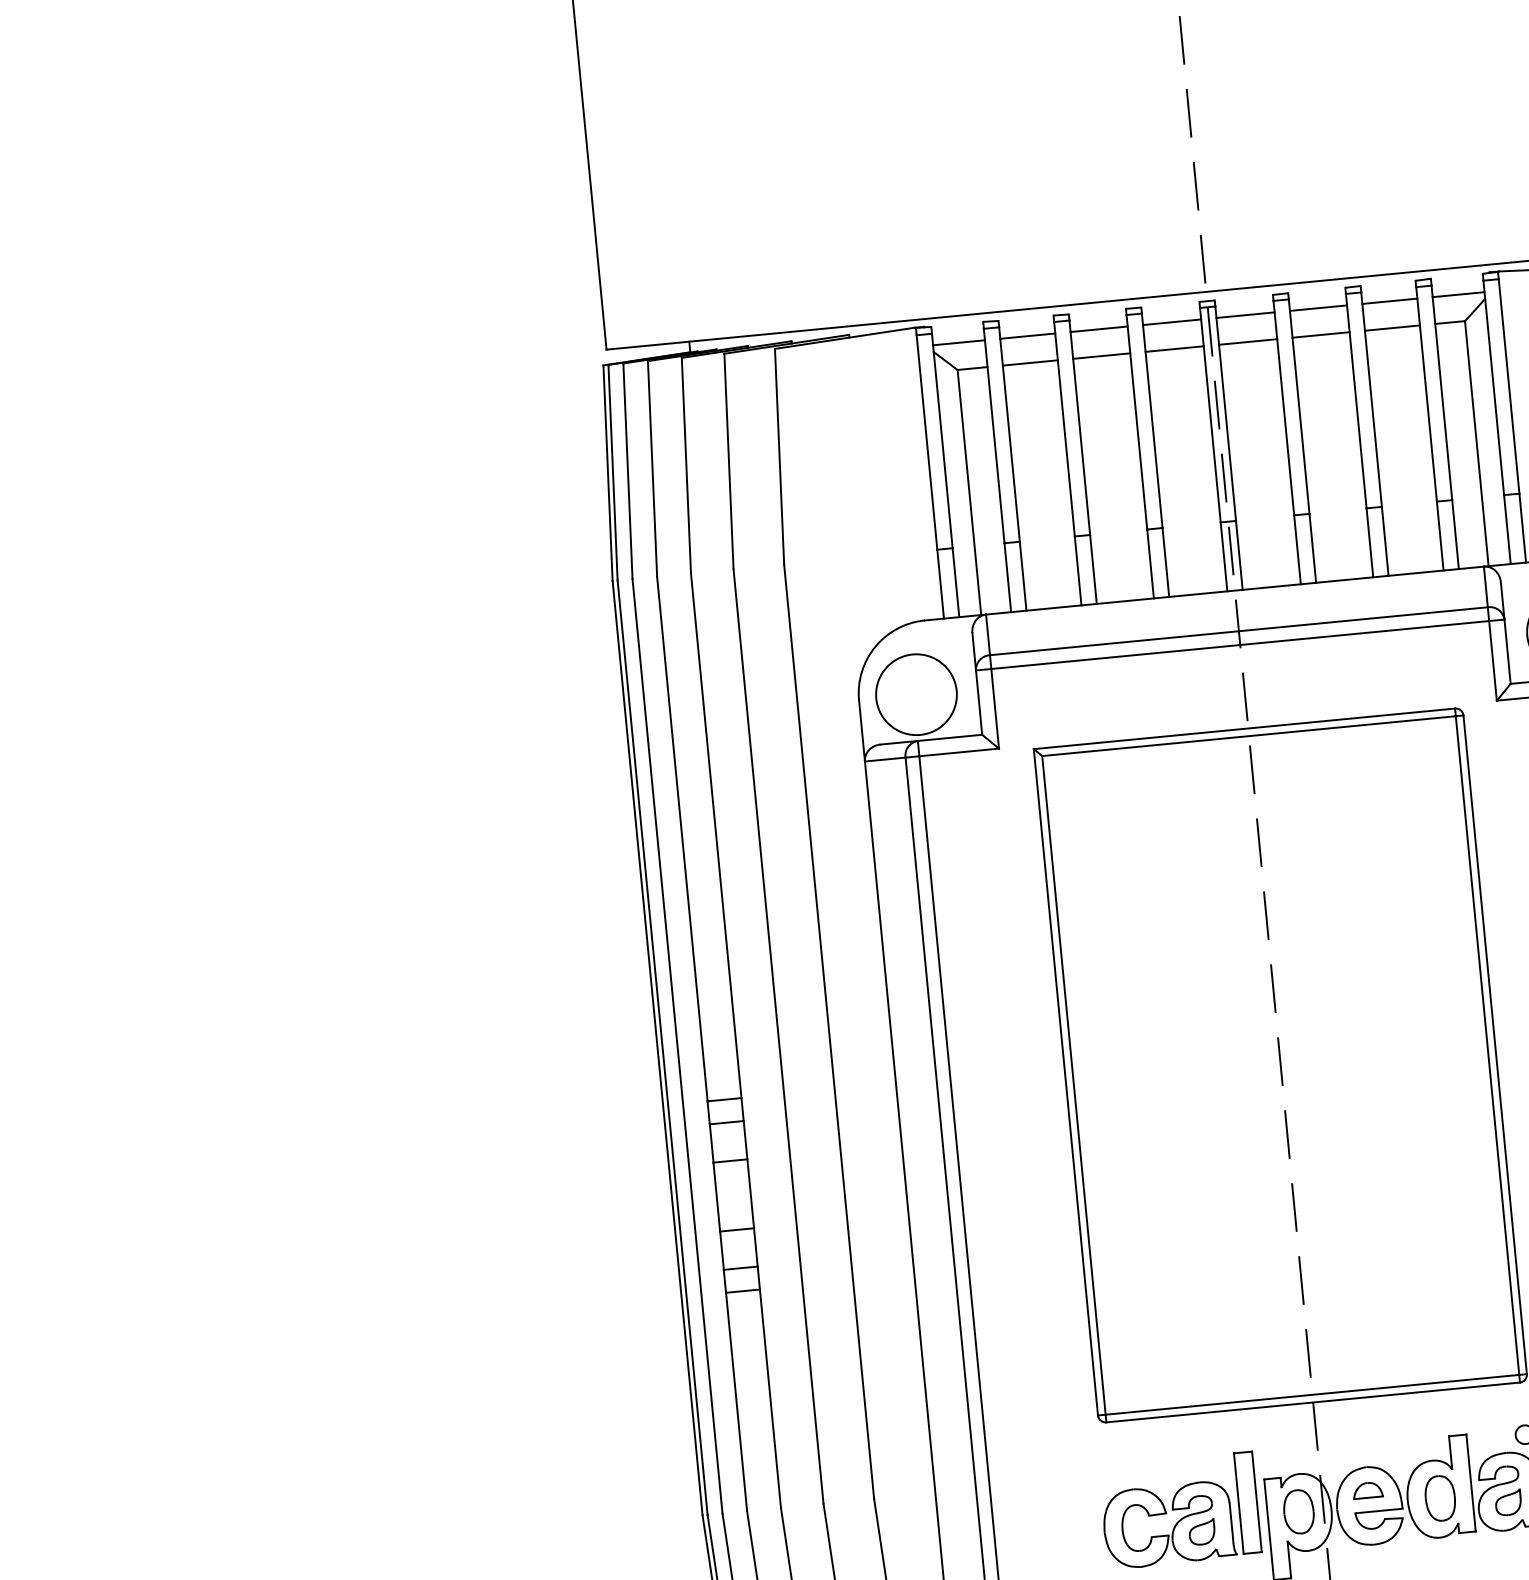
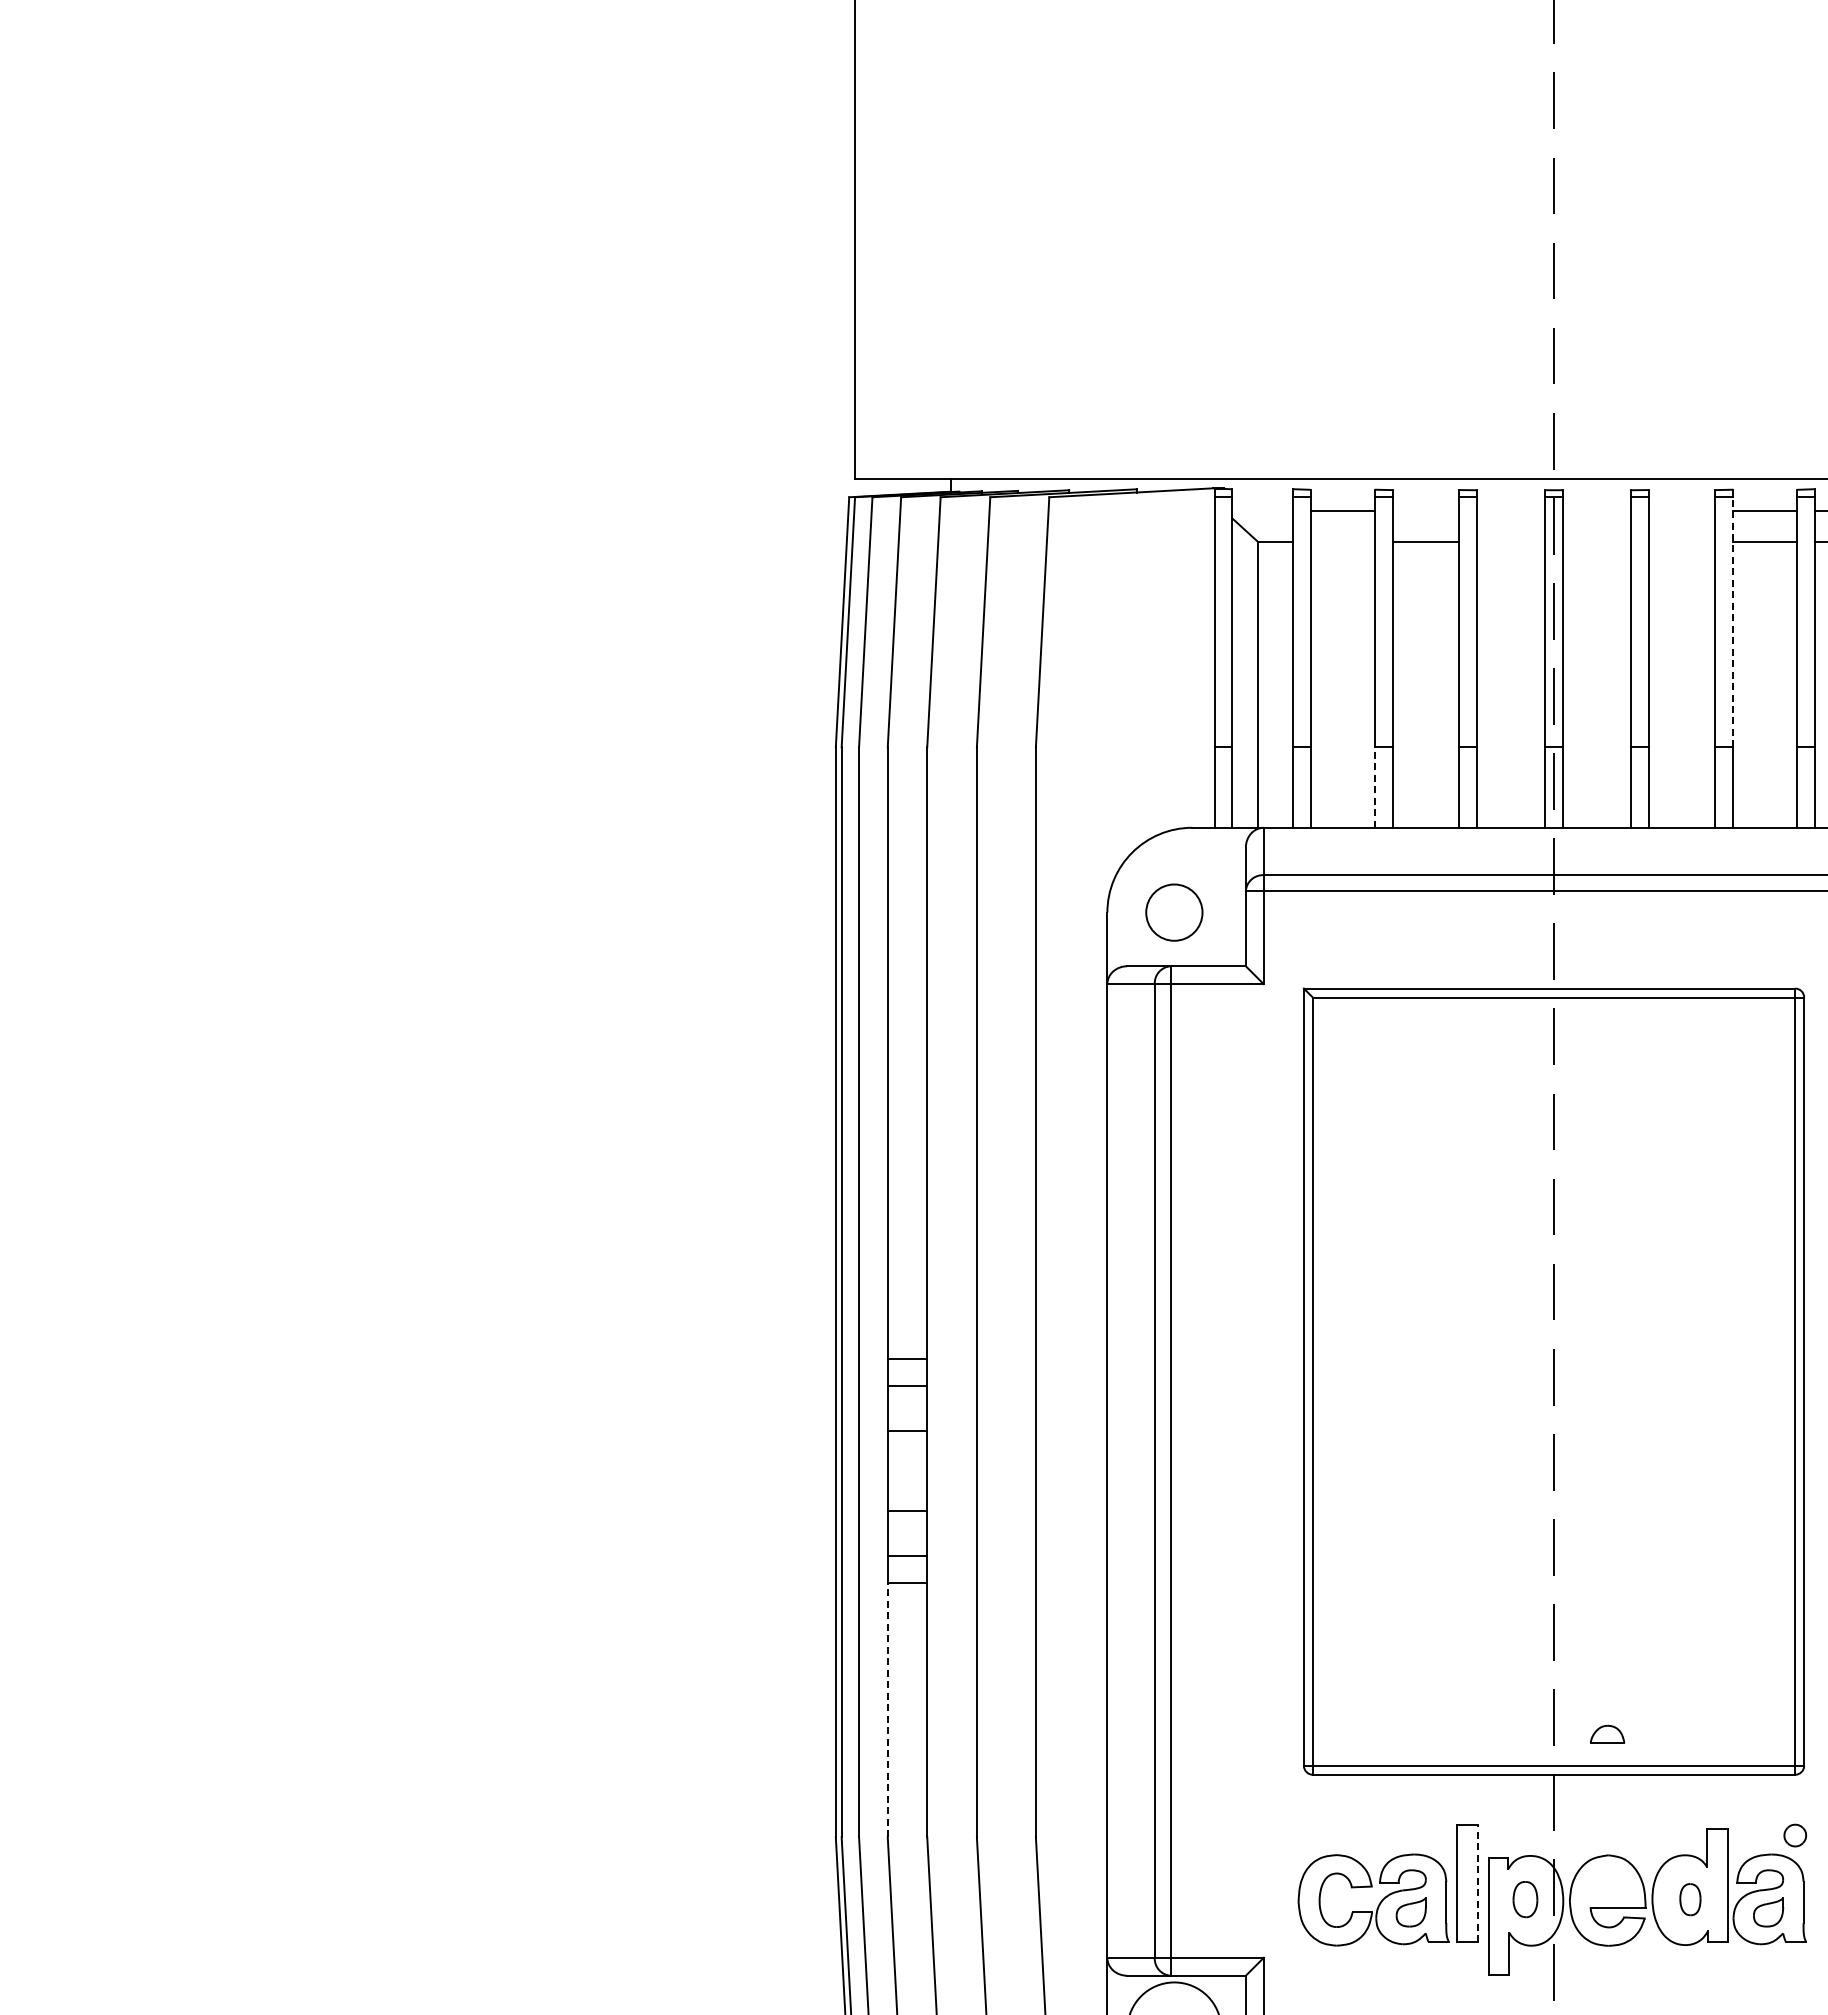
line: (1318, 308) -> (1681, 510), removed
line: (1245, 315) -> (1596, 510), removed
line: (1172, 322) -> (1511, 510), removed
line: (1098, 329) -> (1425, 510), removed
line: (1320, 334) -> (1681, 541), removed
line: (1247, 341) -> (1596, 541), removed
line: (958, 342) -> (1262, 510), removed
line: (1174, 348) -> (1511, 541), removed
line: (1029, 362) -> (1342, 541), removed
line: (1371, 398) -> (1733, 621), solid -> dashed
line: (1077, 570) -> (1374, 787), solid -> dashed
circle: (916, 694) -> (1174, 912), size x0.6
line: (736, 1401) -> (887, 1709), solid -> dashed
part: (1367, 1489) -> (1607, 1733), moved
part: (1440, 1498) -> (1690, 1899), size x0.6
line: (1256, 1502) -> (1477, 1883), solid -> dashed
part: (1298, 1511) -> (1525, 1899), size x0.7

